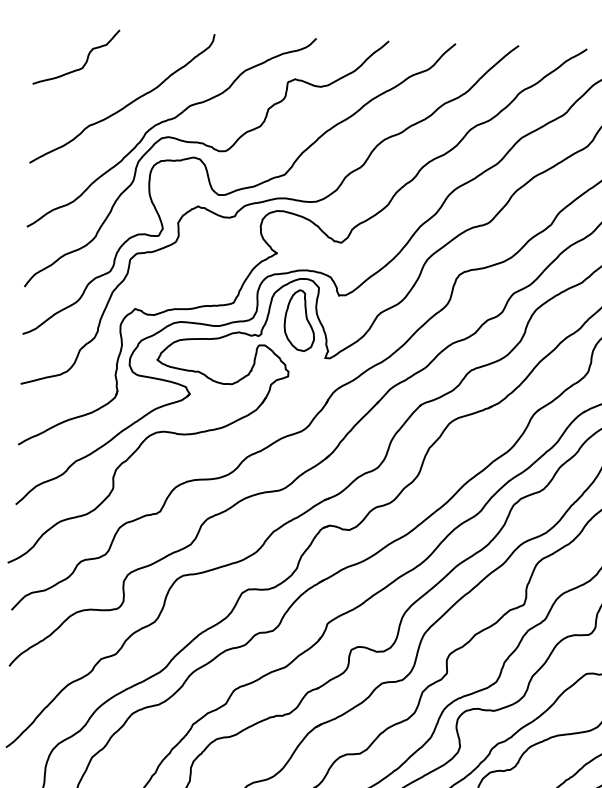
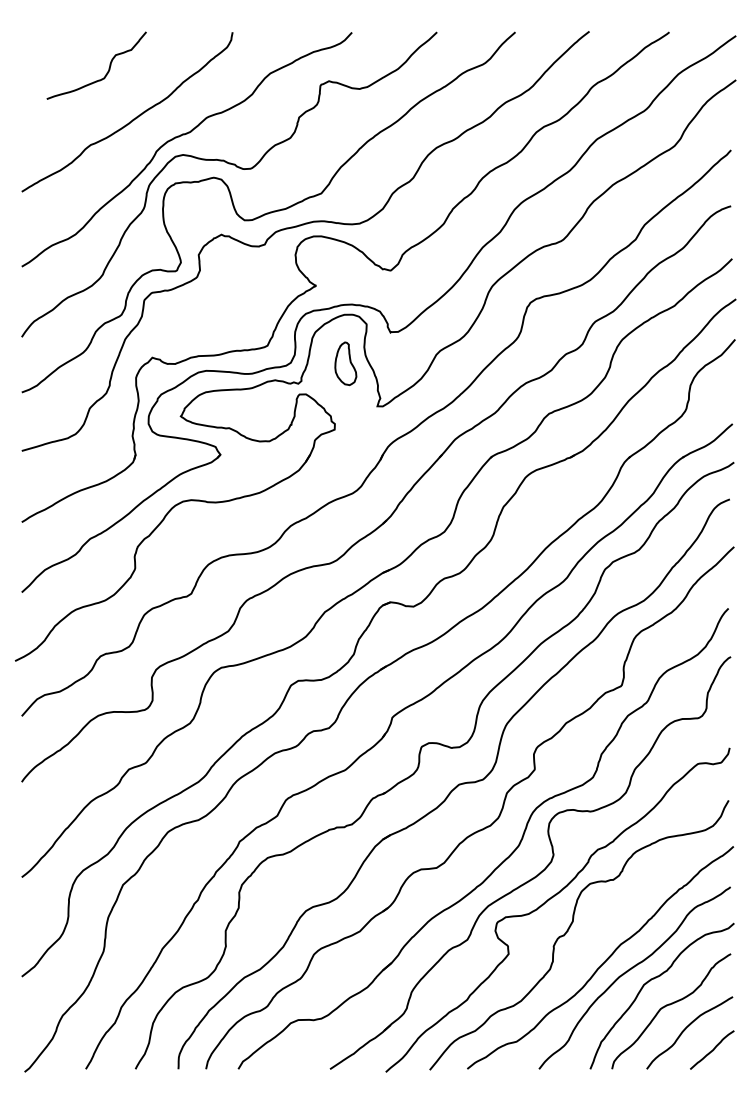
curve: (84, 63) -> (106, 72), moved
part: (299, 320) -> (345, 363), size x0.6

